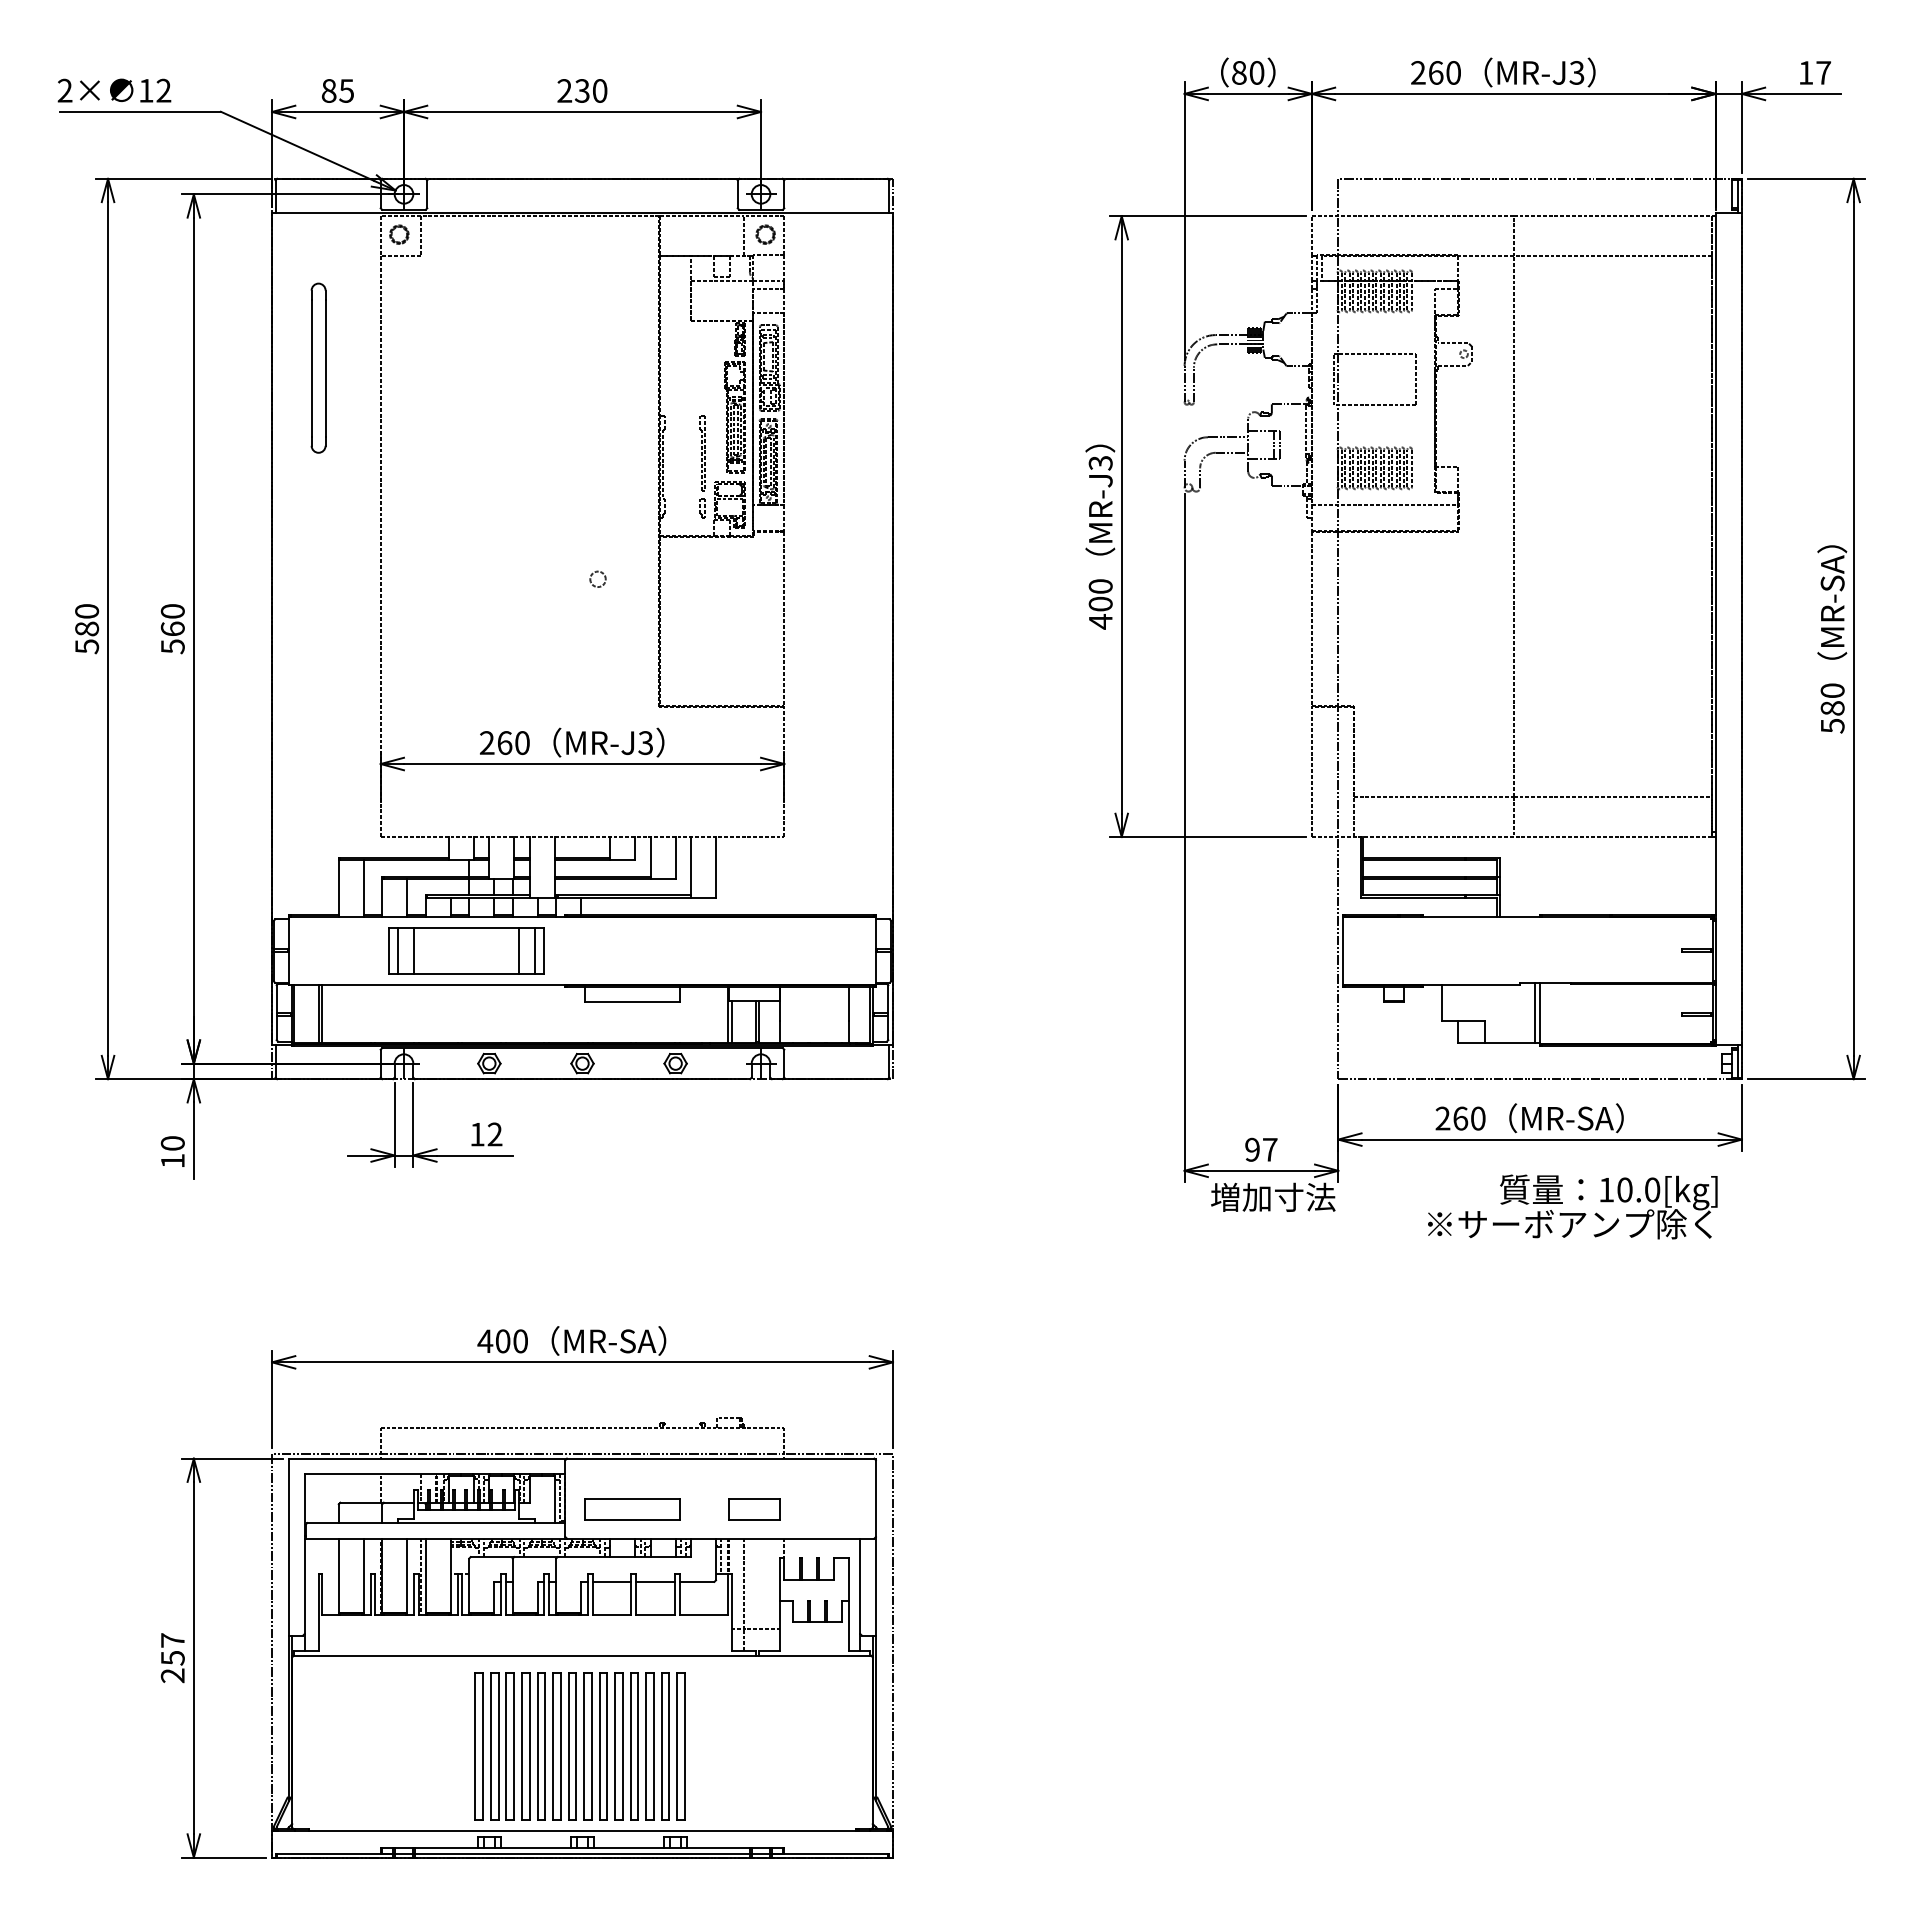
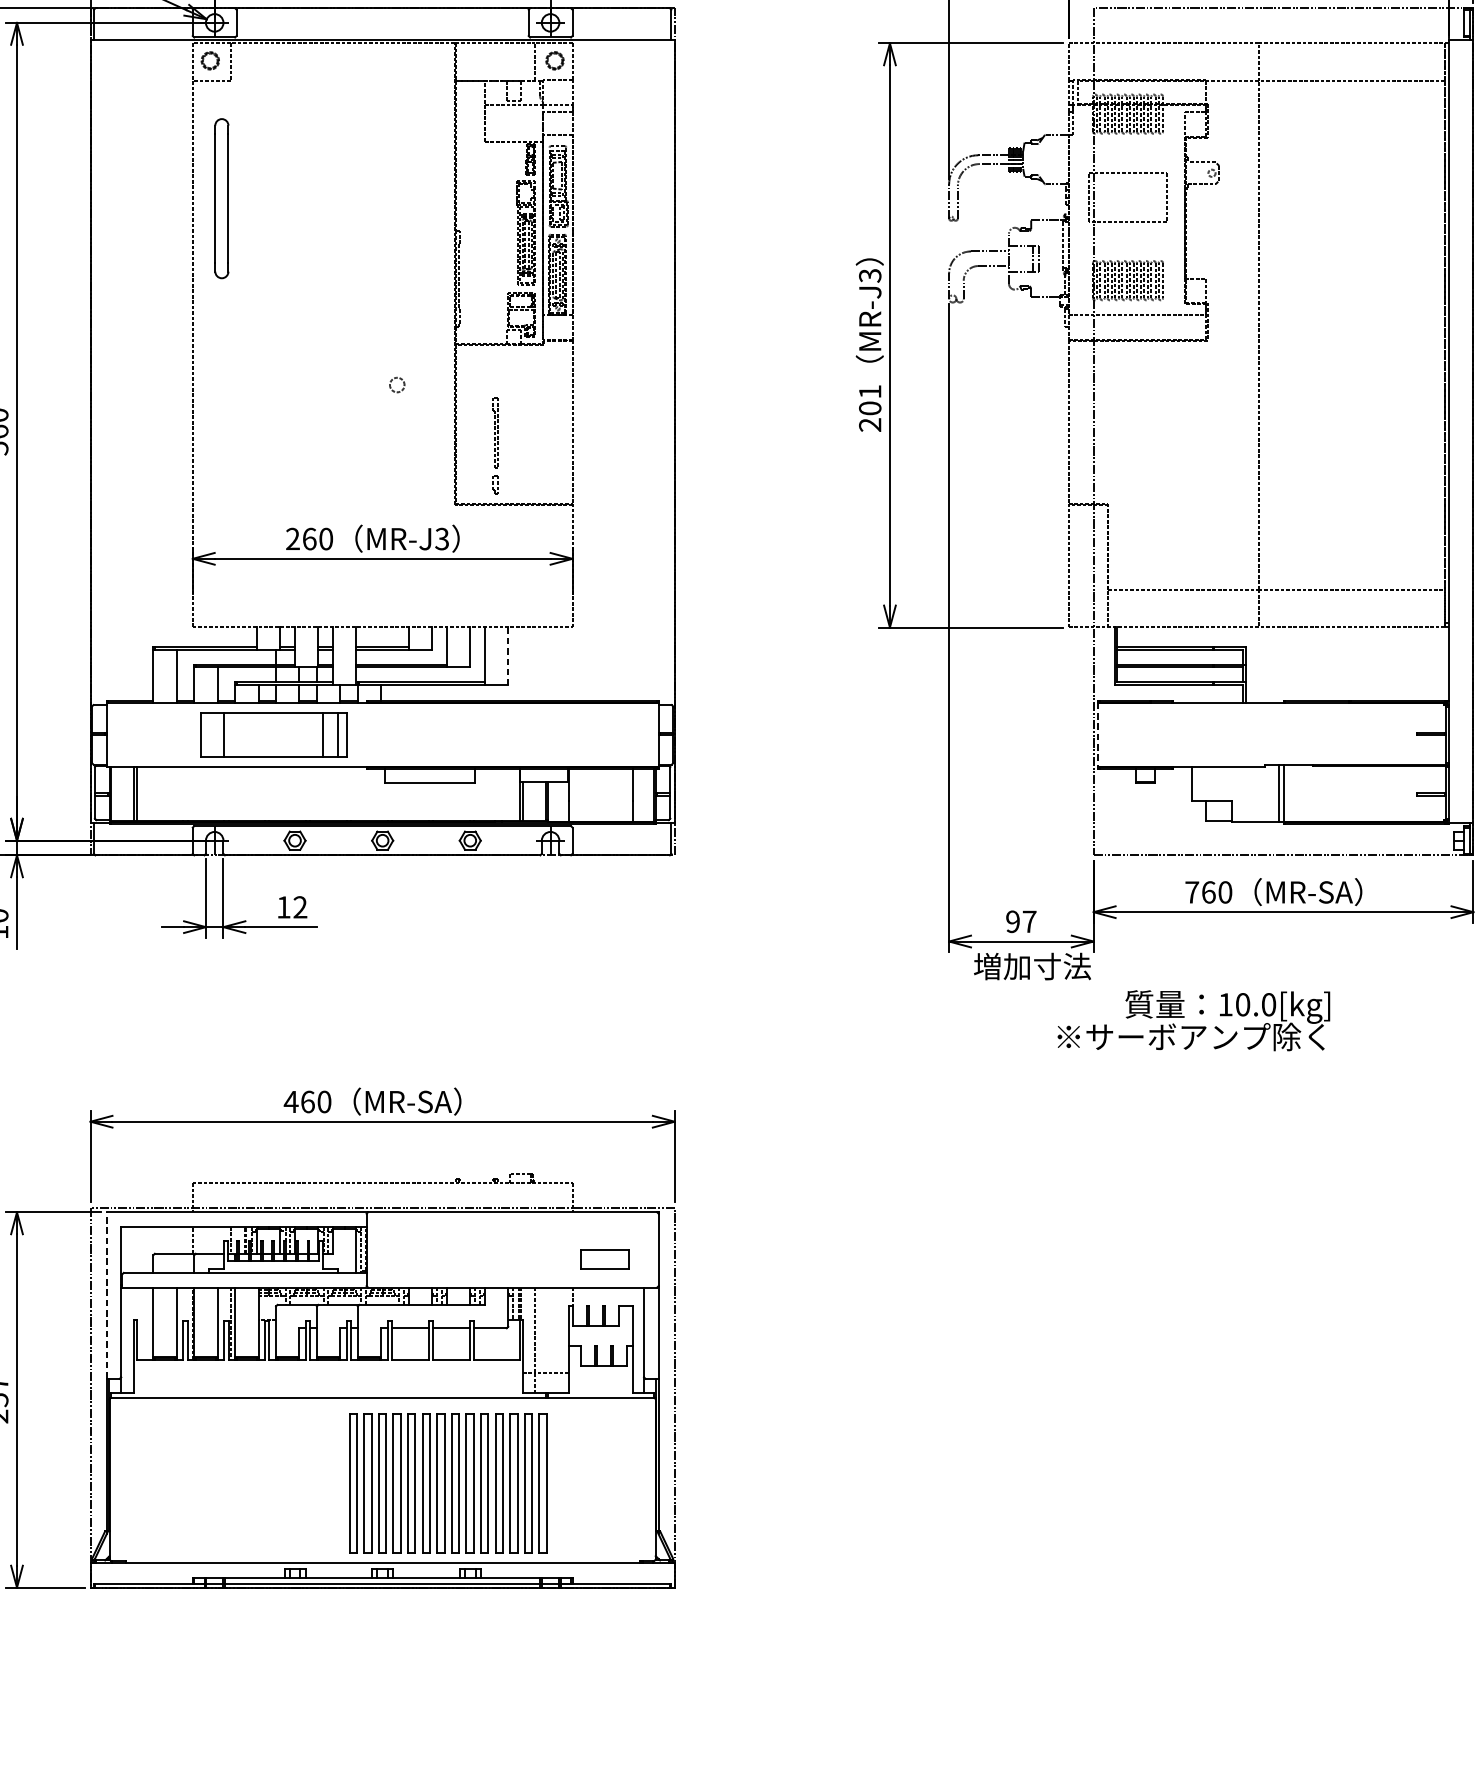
part: (318, 367) -> (221, 198), moved
part: (702, 466) -> (495, 445), moved
text: (1100, 604) -> (869, 408), 400 -> 201
line: (716, 867) -> (508, 656), solid -> dashed
line: (398, 950) -> (209, 734), removed
line: (1342, 951) -> (1097, 735), solid -> dashed
text: (1442, 1118) -> (1191, 892), 260 -> 760
text: (1572, 1206) -> (1193, 1020), moved
text: (503, 1341) -> (308, 1102), 400 -> 460
part: (632, 1509) -> (429, 1260), removed
part: (754, 1509) -> (605, 1259), moved
line: (289, 1546) -> (106, 1294), solid -> dashed
part: (579, 1746) -> (447, 1483), moved

